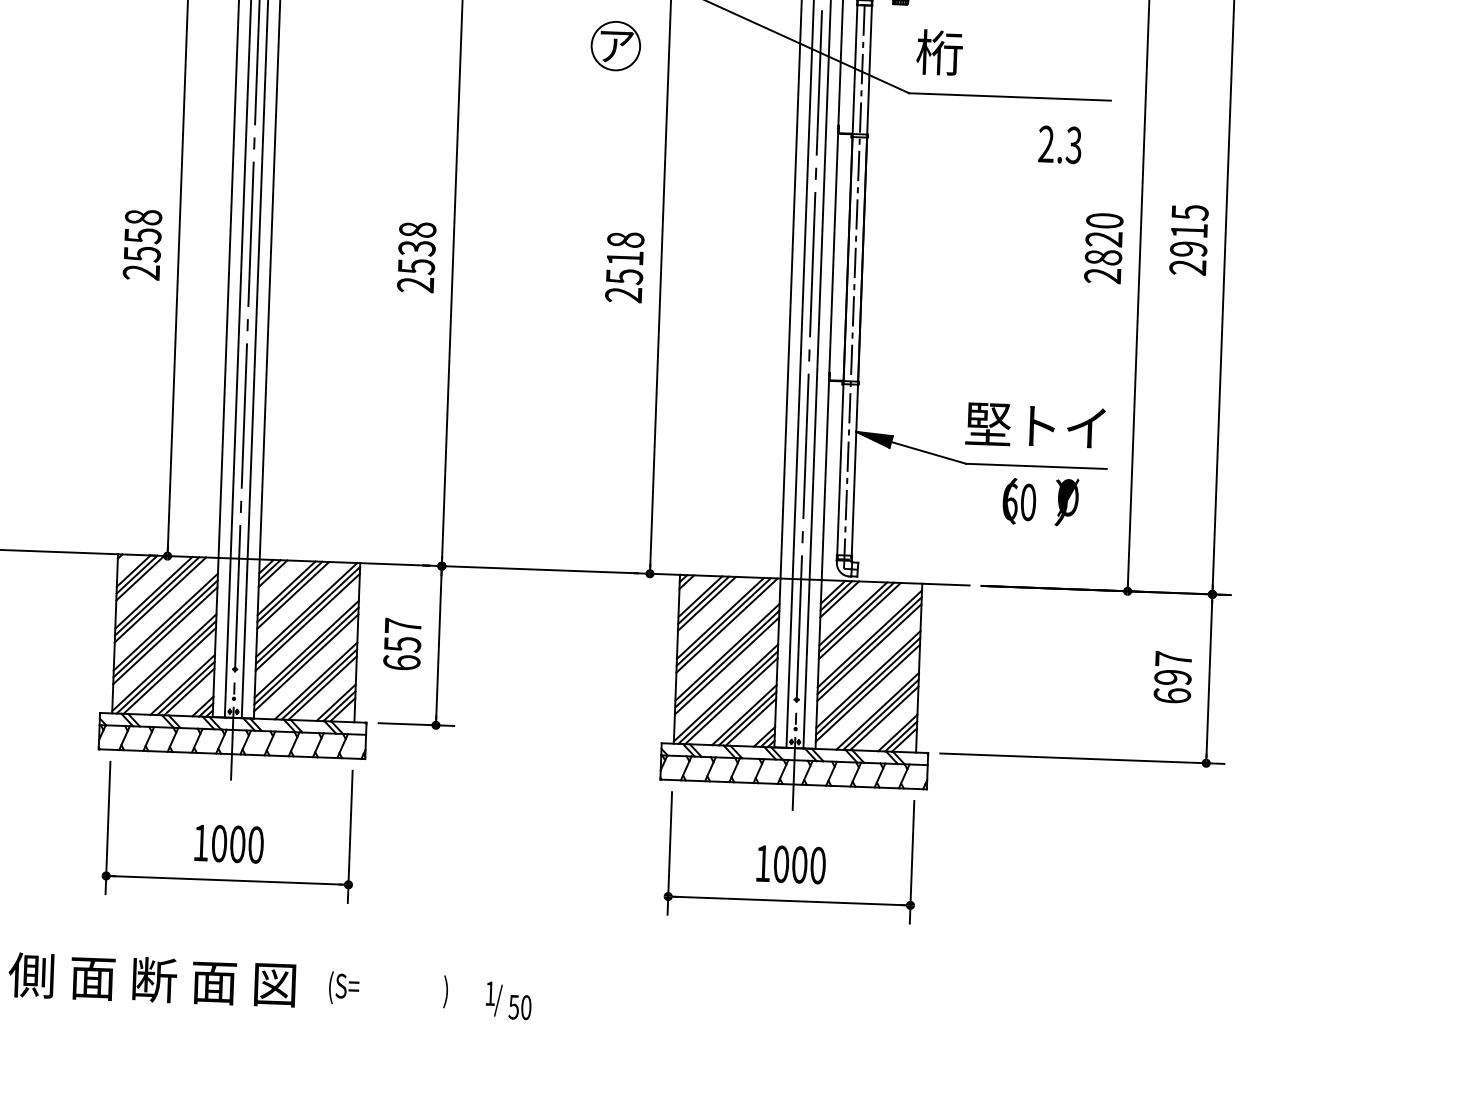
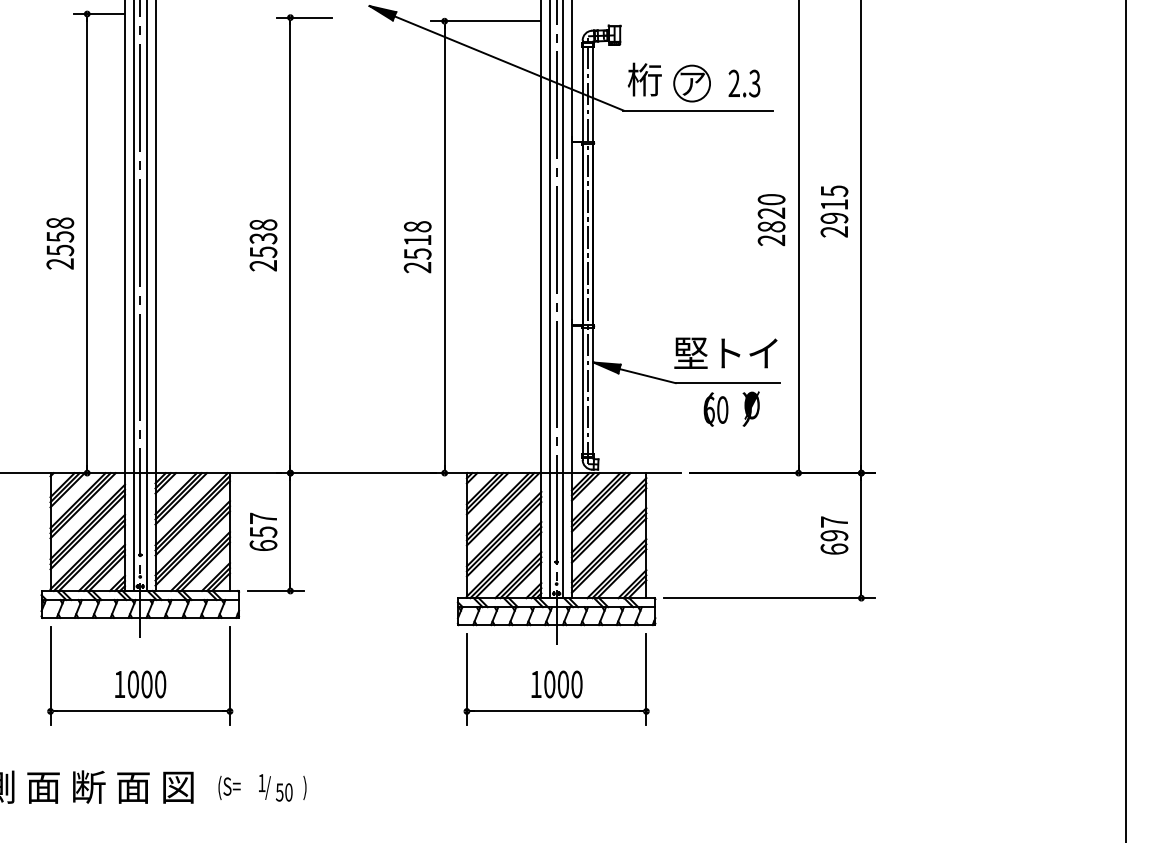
part: (615, 45) -> (691, 83), moved
text: (1060, 144) -> (744, 83), moved
text: (508, 1000) -> (275, 787), moved

